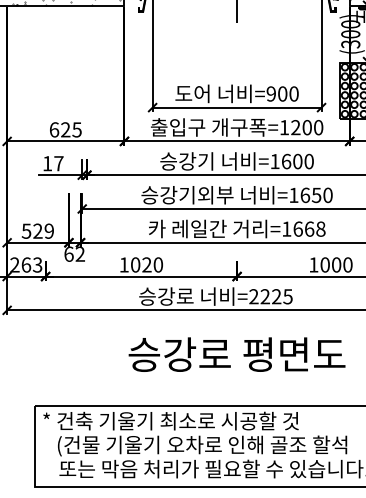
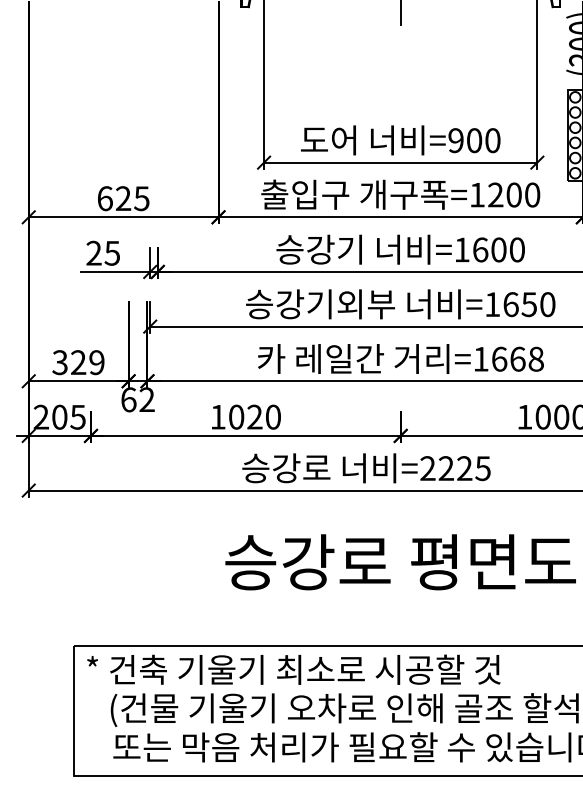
text: (52, 163) -> (102, 253), 17 -> 25
text: (26, 230) -> (60, 361), 529 -> 329
text: (31, 264) -> (68, 416), 263 -> 205

